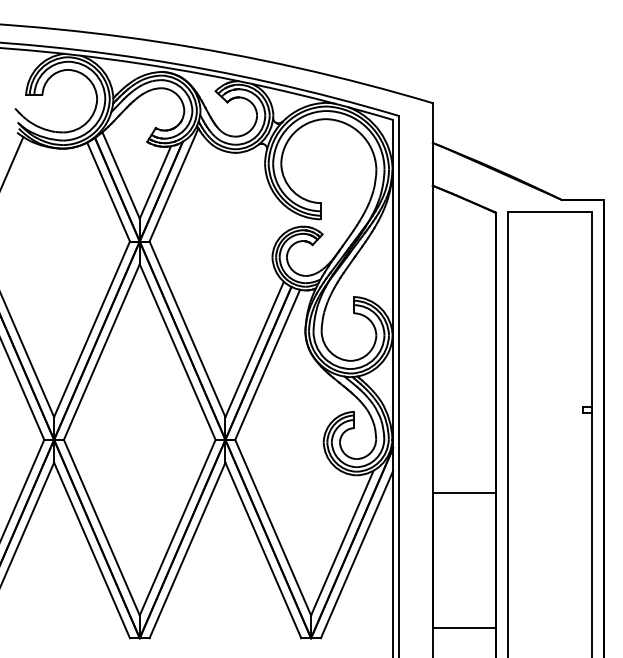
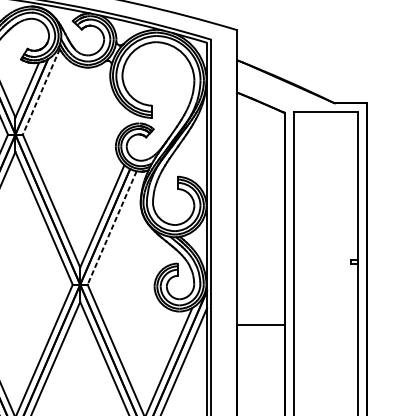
line: (174, 184) -> (41, 91), solid -> dashed
line: (267, 364) -> (112, 227), solid -> dashed

